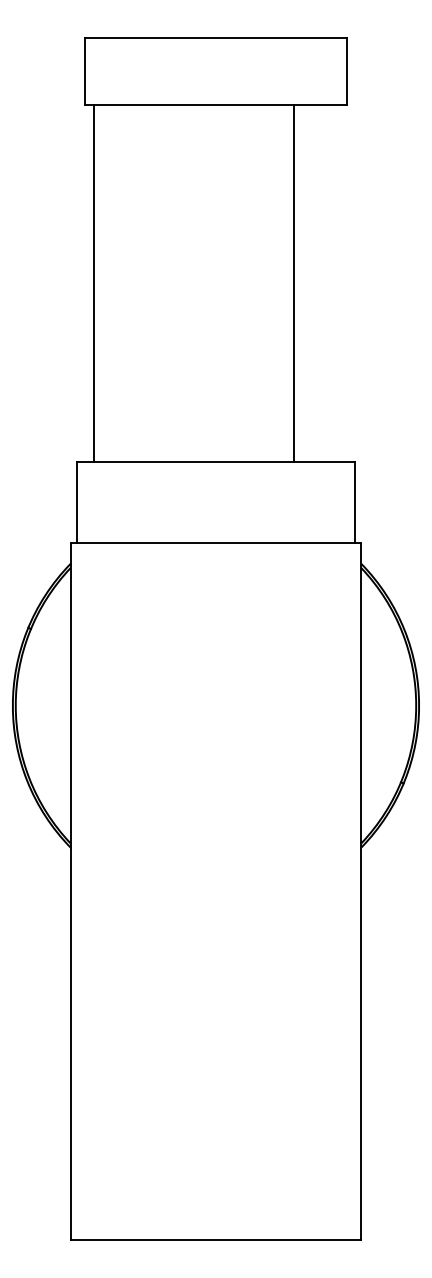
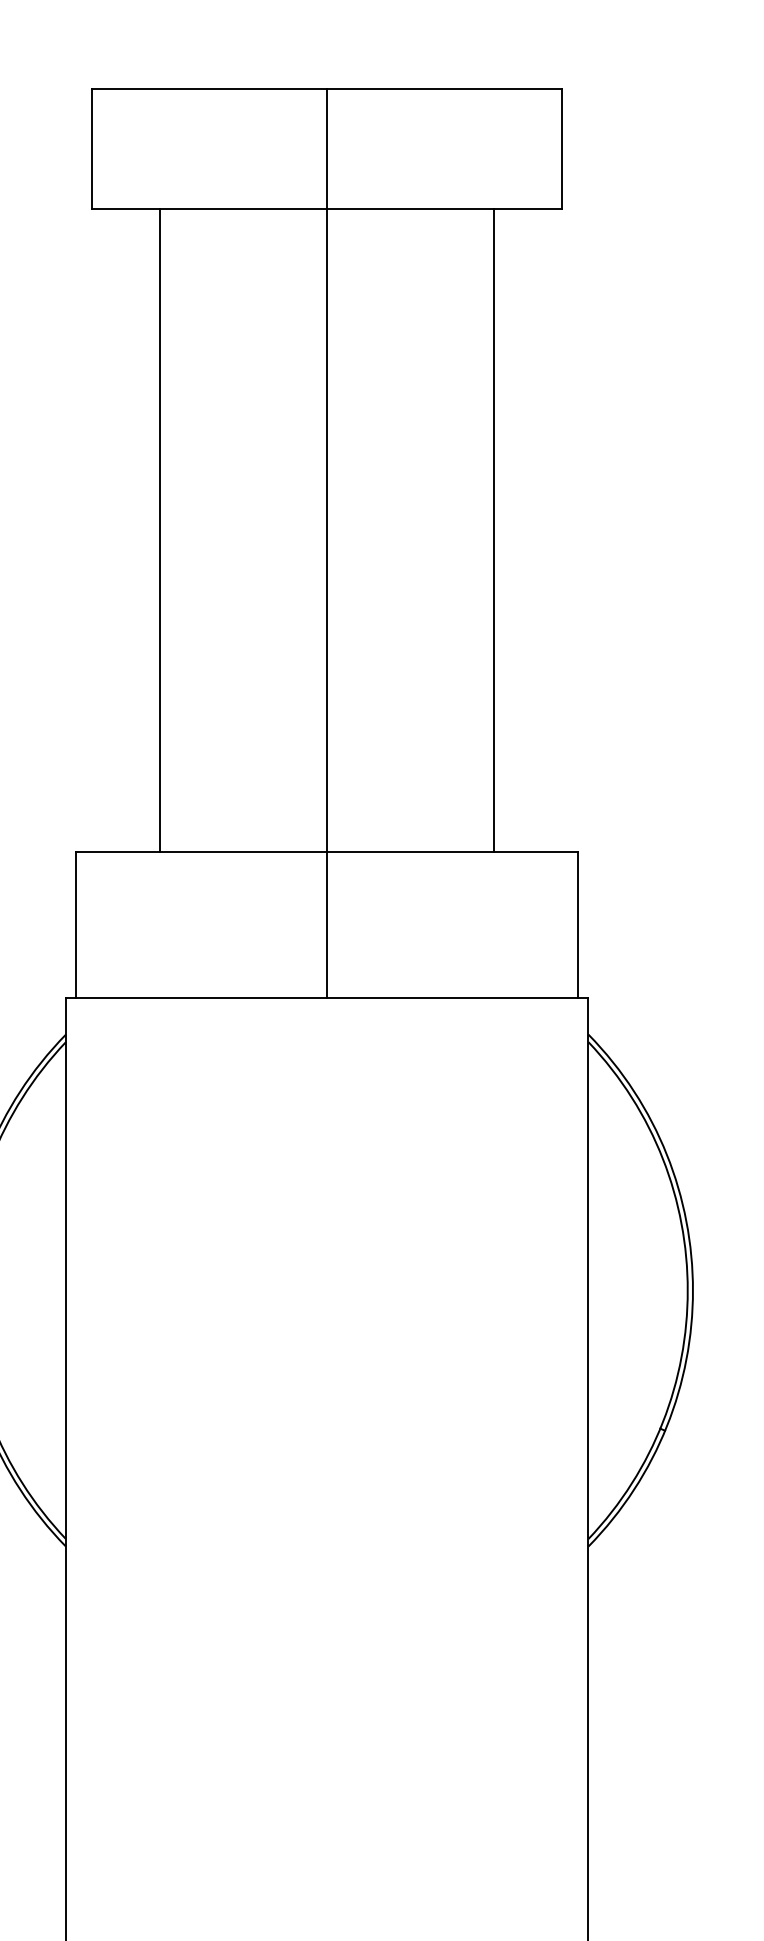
line: (94, 283) -> (160, 530), moved
line: (293, 283) -> (493, 530), moved
line: (215, 290) -> (326, 542), added

